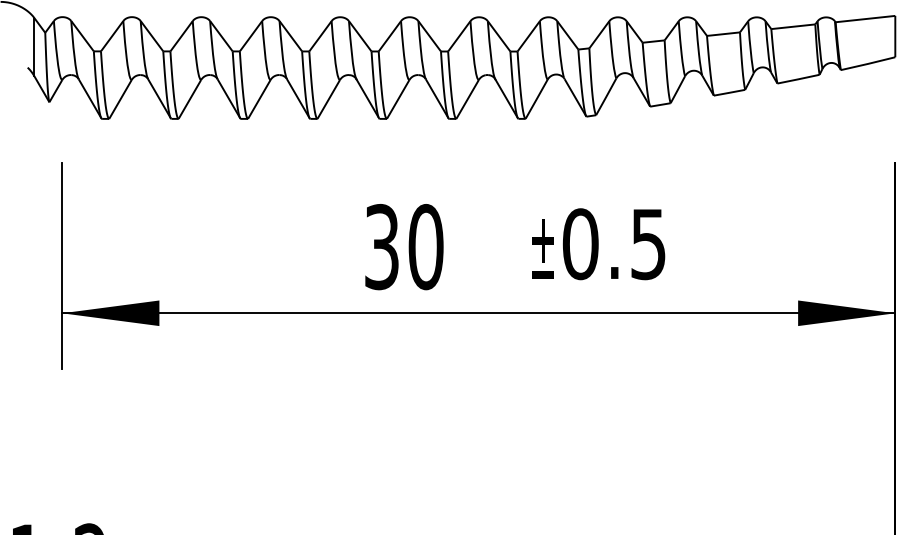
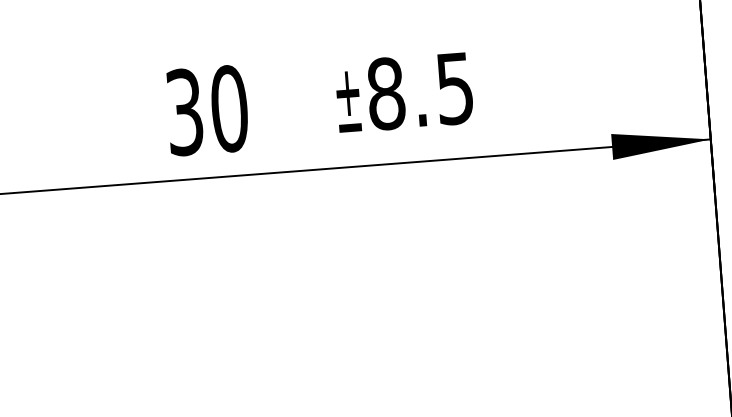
text: (580, 243) -> (385, 93), 0.5 -> 8.5

